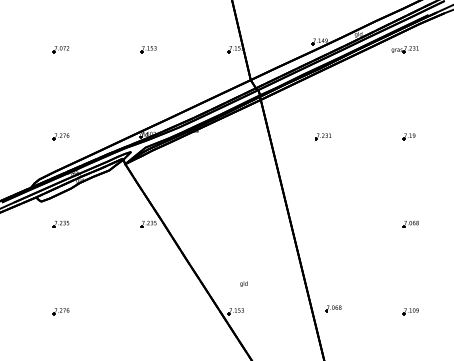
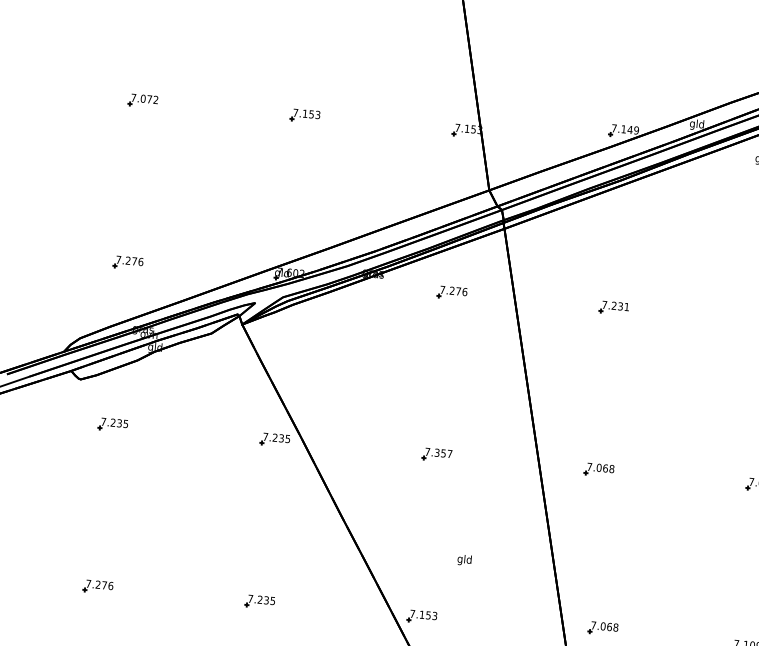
part: (235, 136) -> (451, 292), added
part: (235, 223) -> (436, 453), added
part: (323, 224) -> (599, 470), added
text: (243, 283) -> (463, 558), moved
part: (148, 311) -> (259, 601), added

